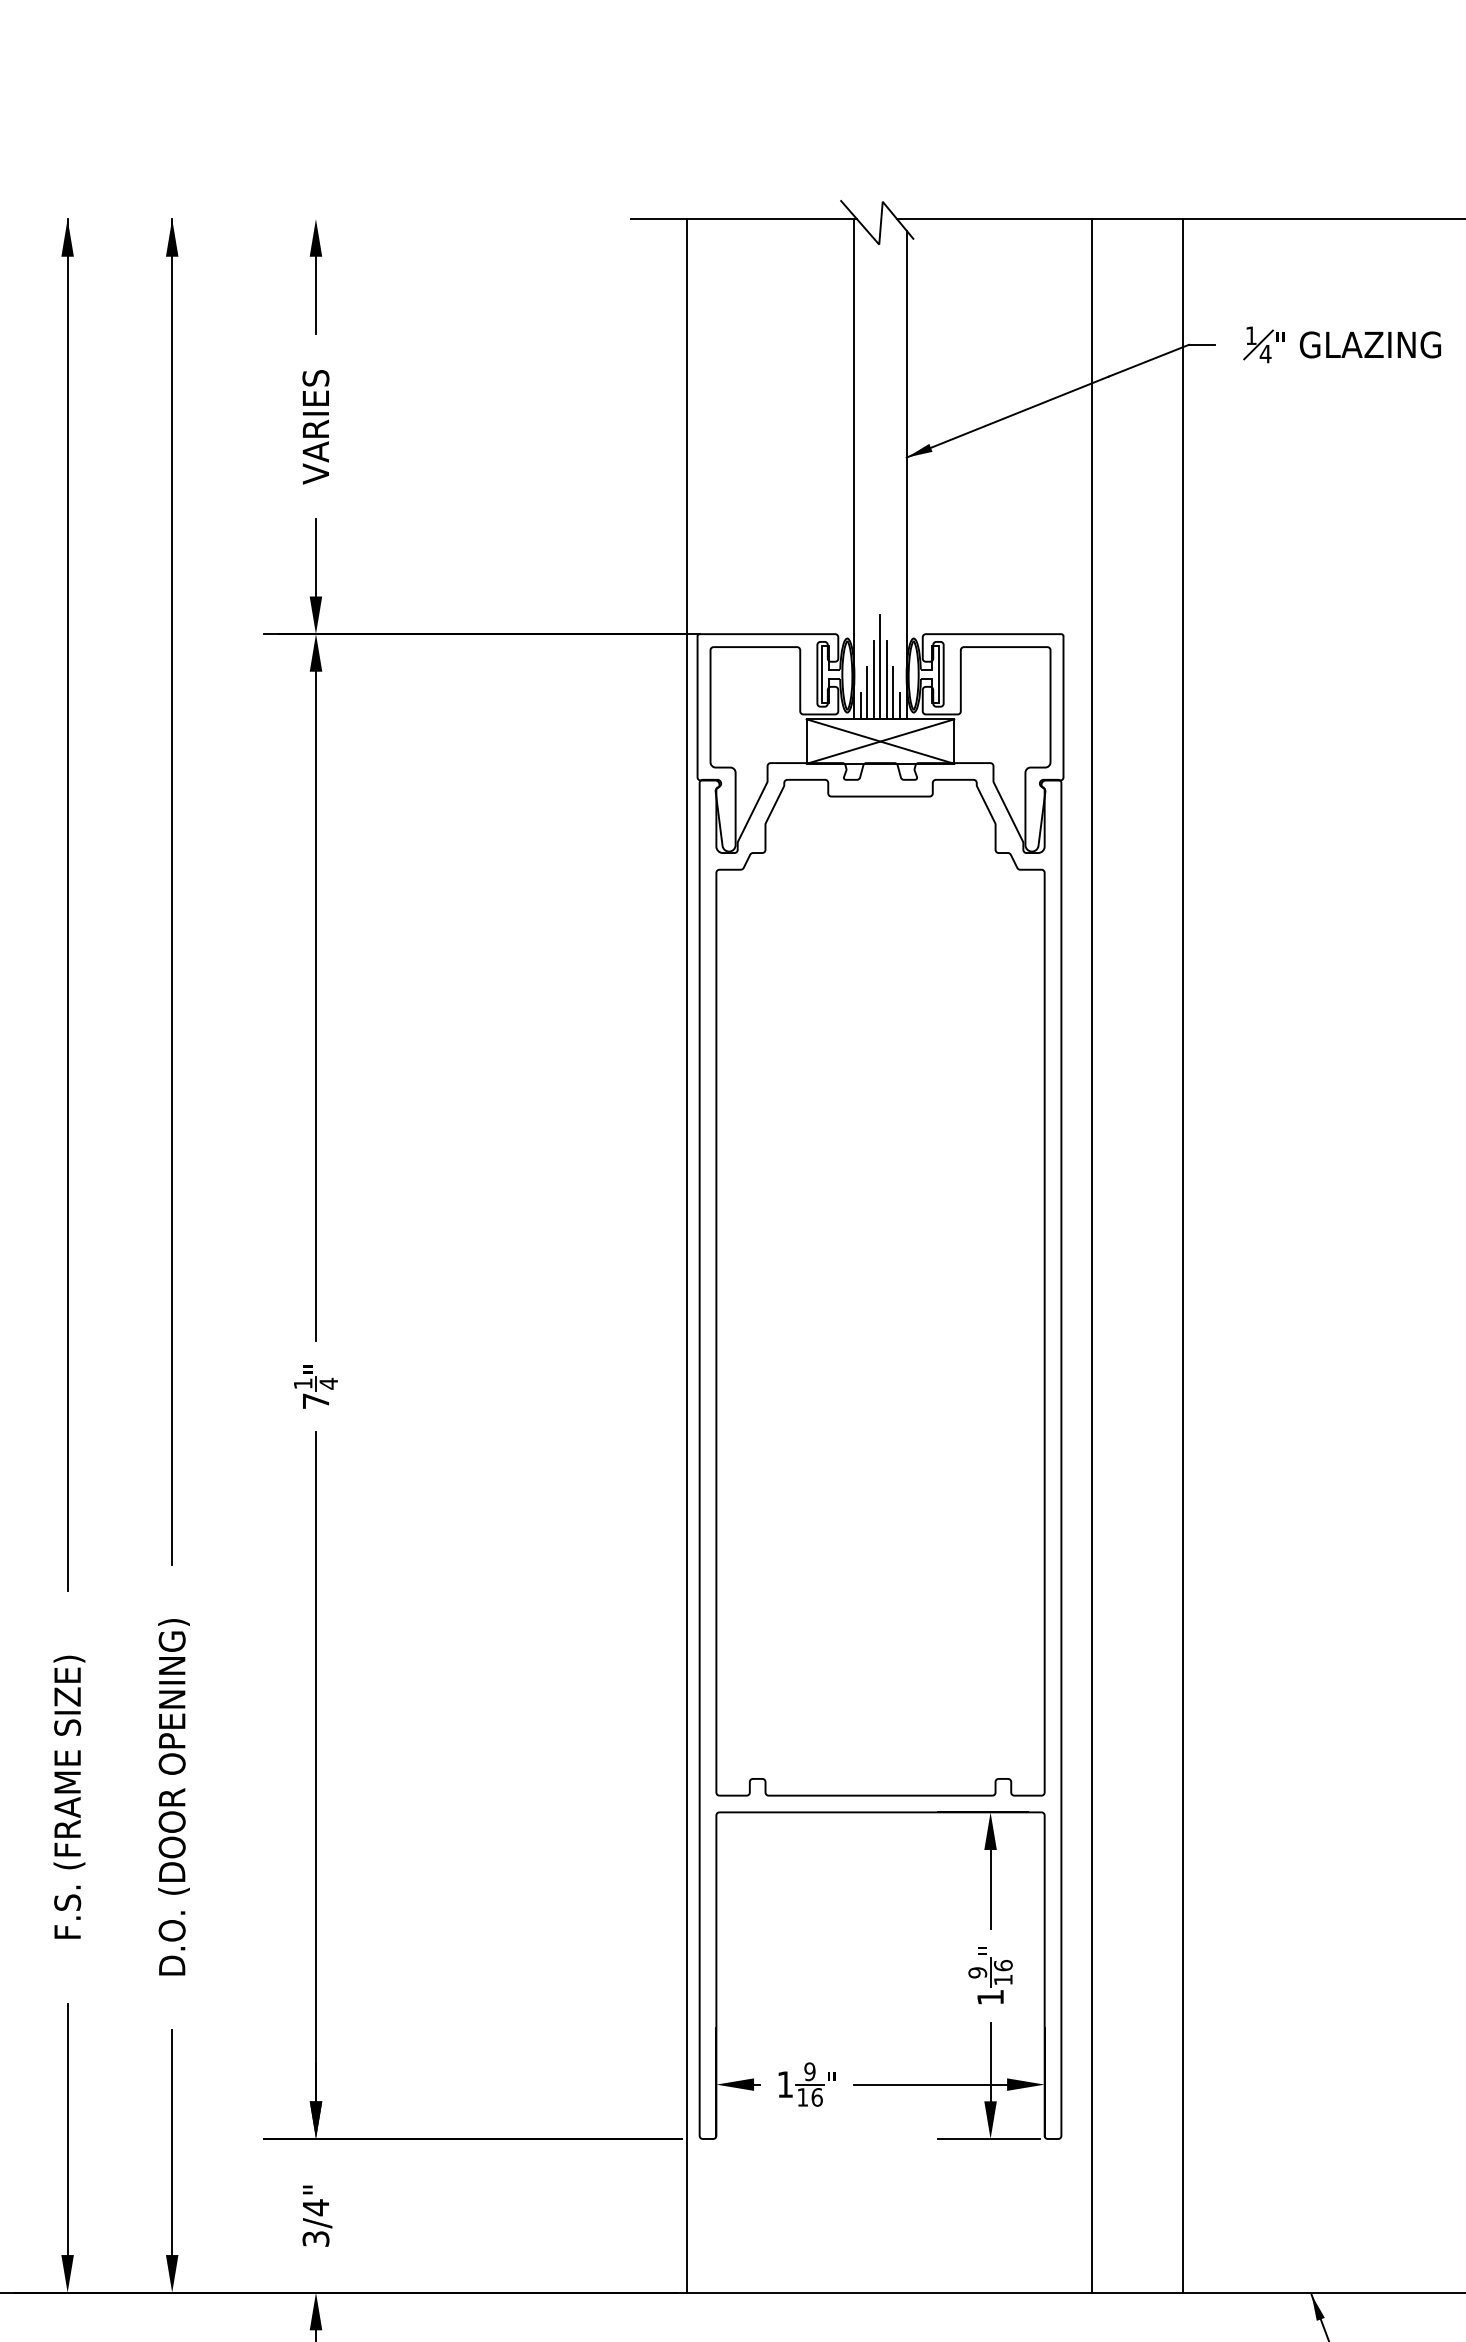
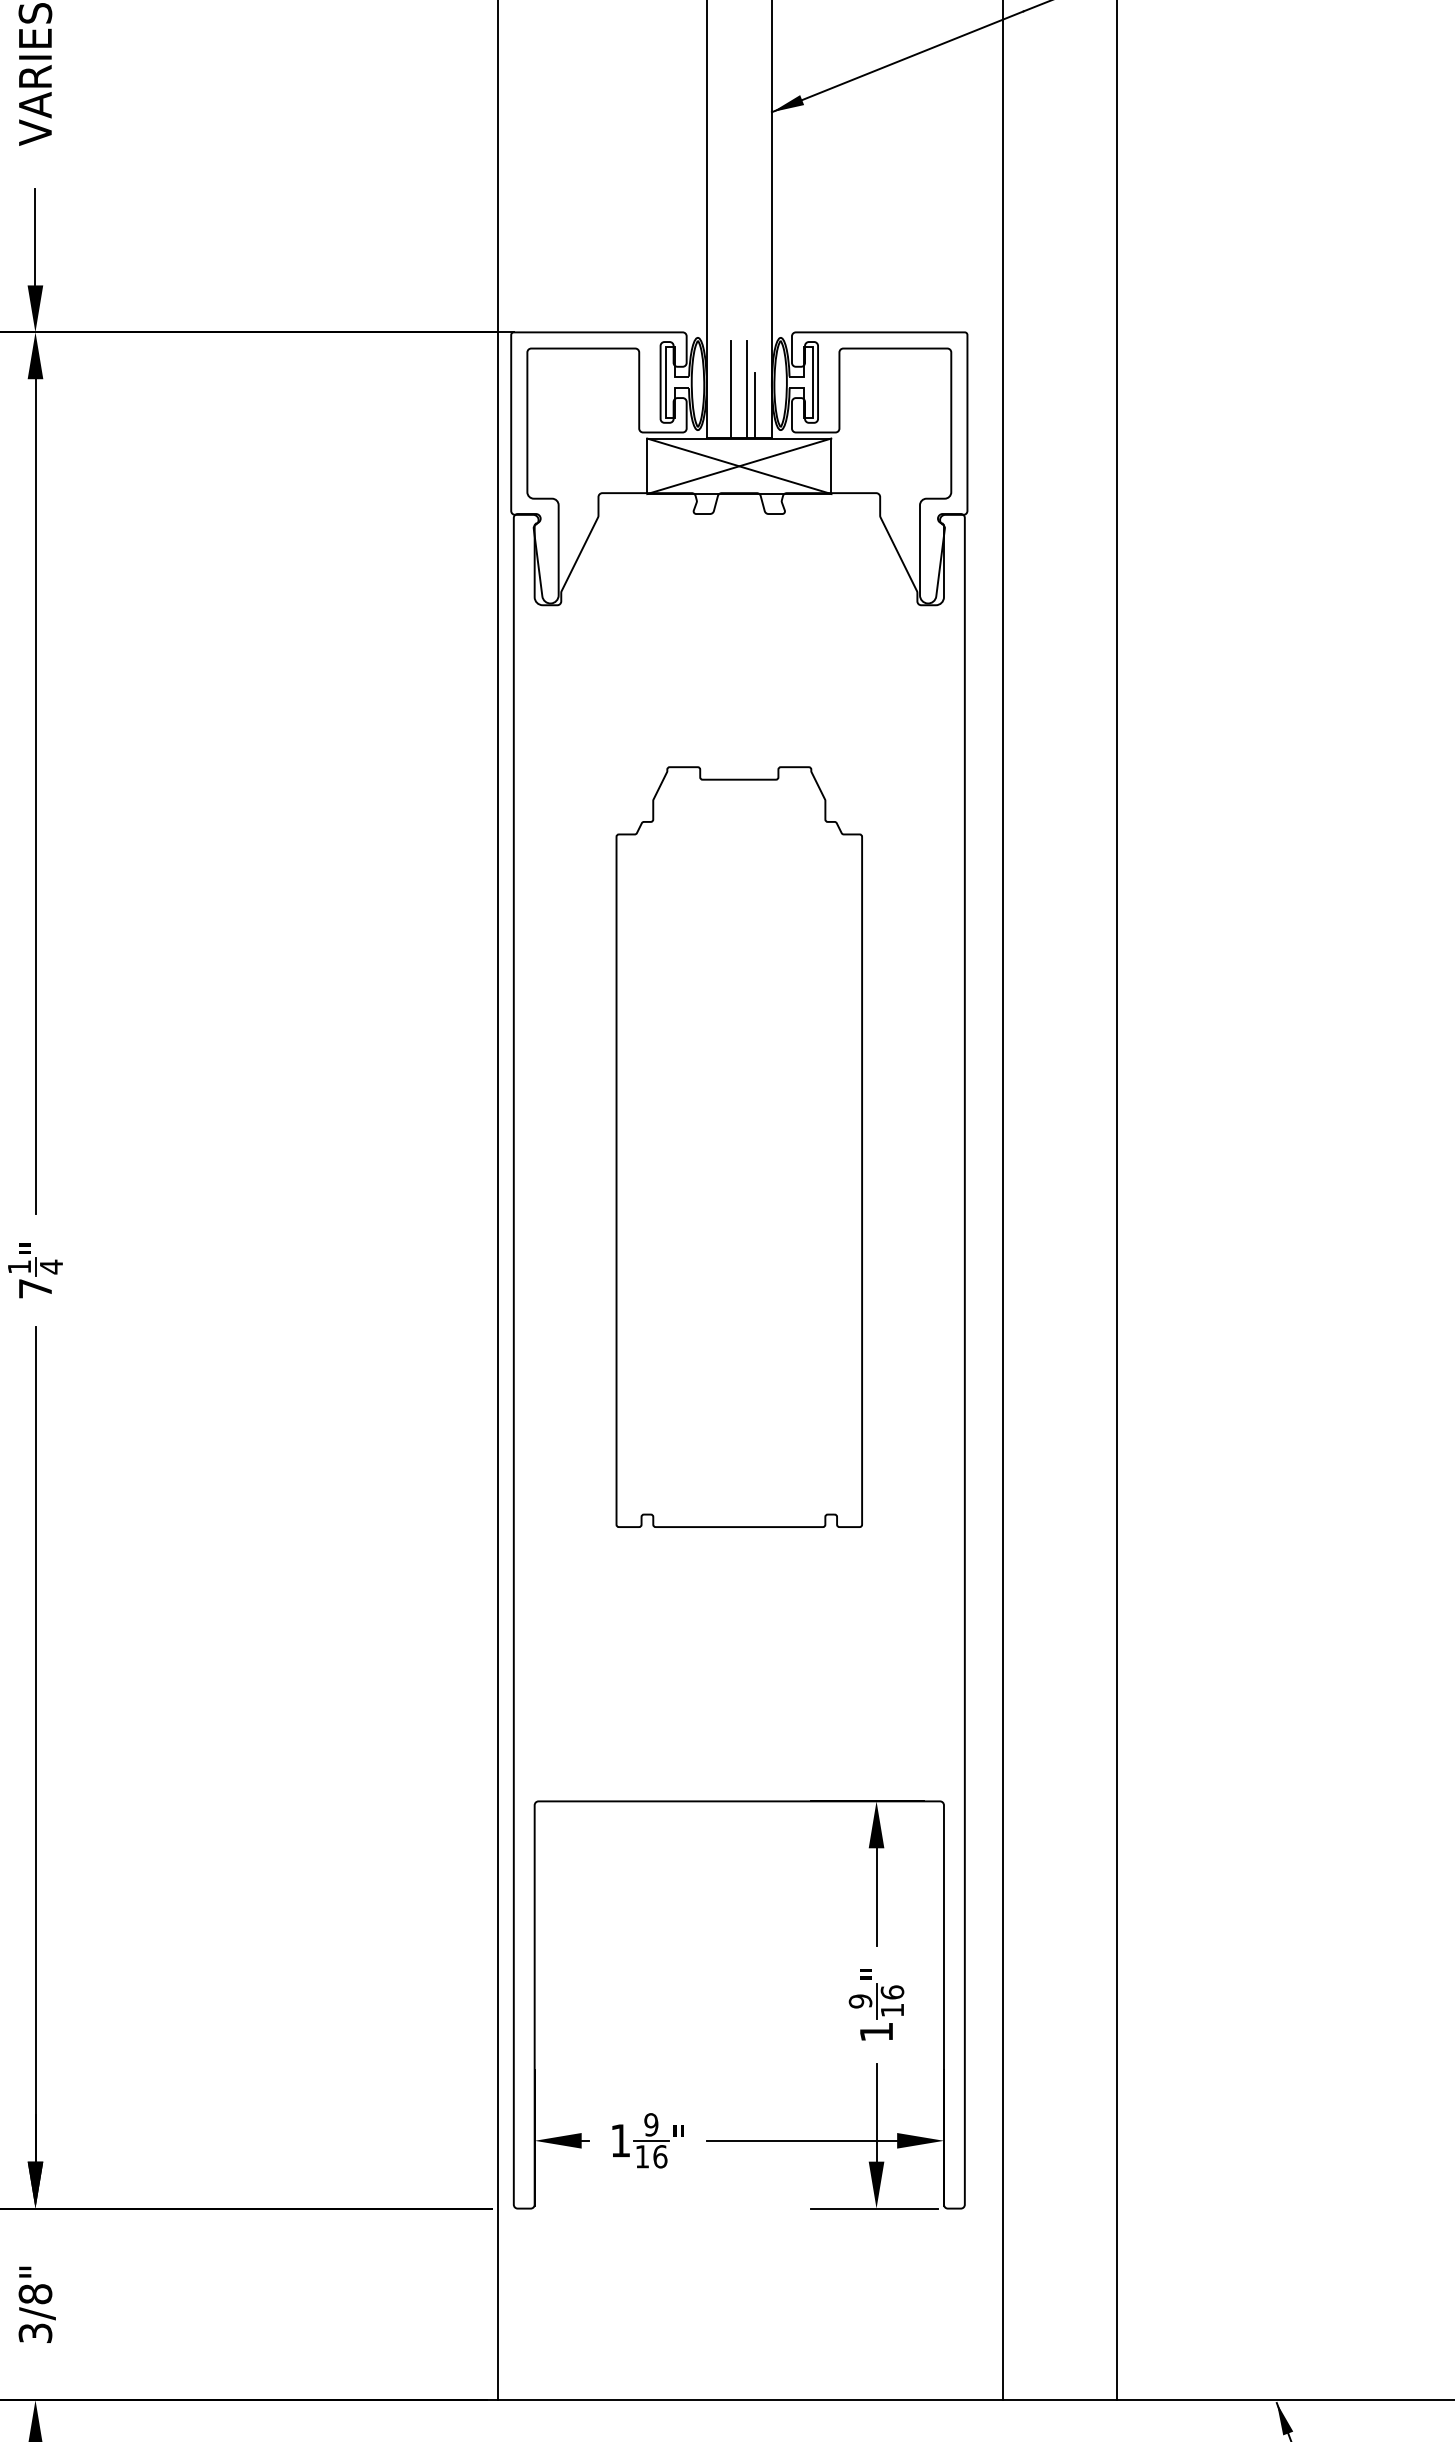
line: (880, 666) -> (739, 372), removed
line: (867, 693) -> (723, 406), removed
line: (860, 706) -> (714, 422), removed
line: (900, 706) -> (764, 422), removed
part: (880, 1287) -> (739, 1146), size x0.6
text: (315, 2207) -> (34, 2294), 3/4" -> 3/8"

